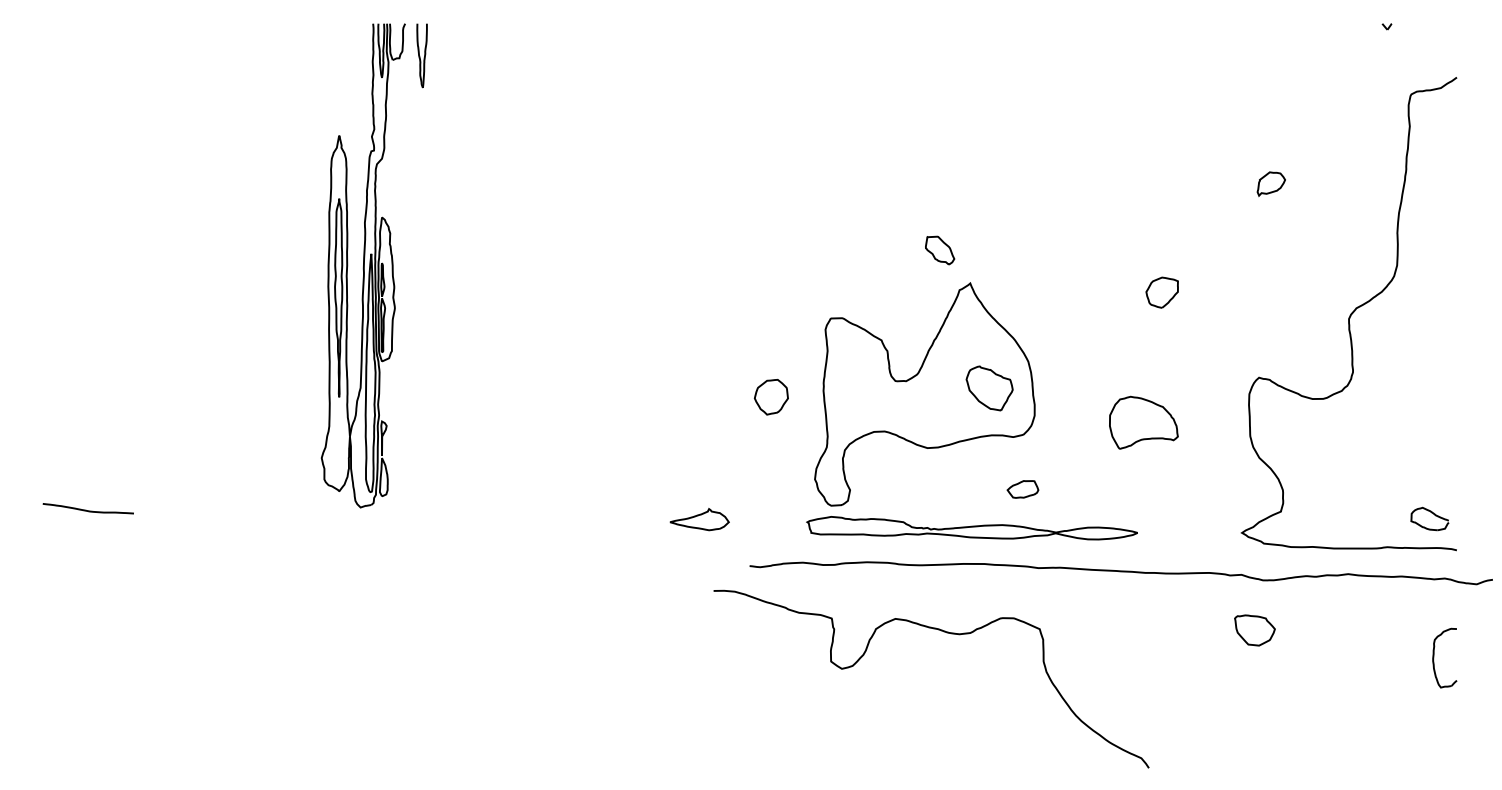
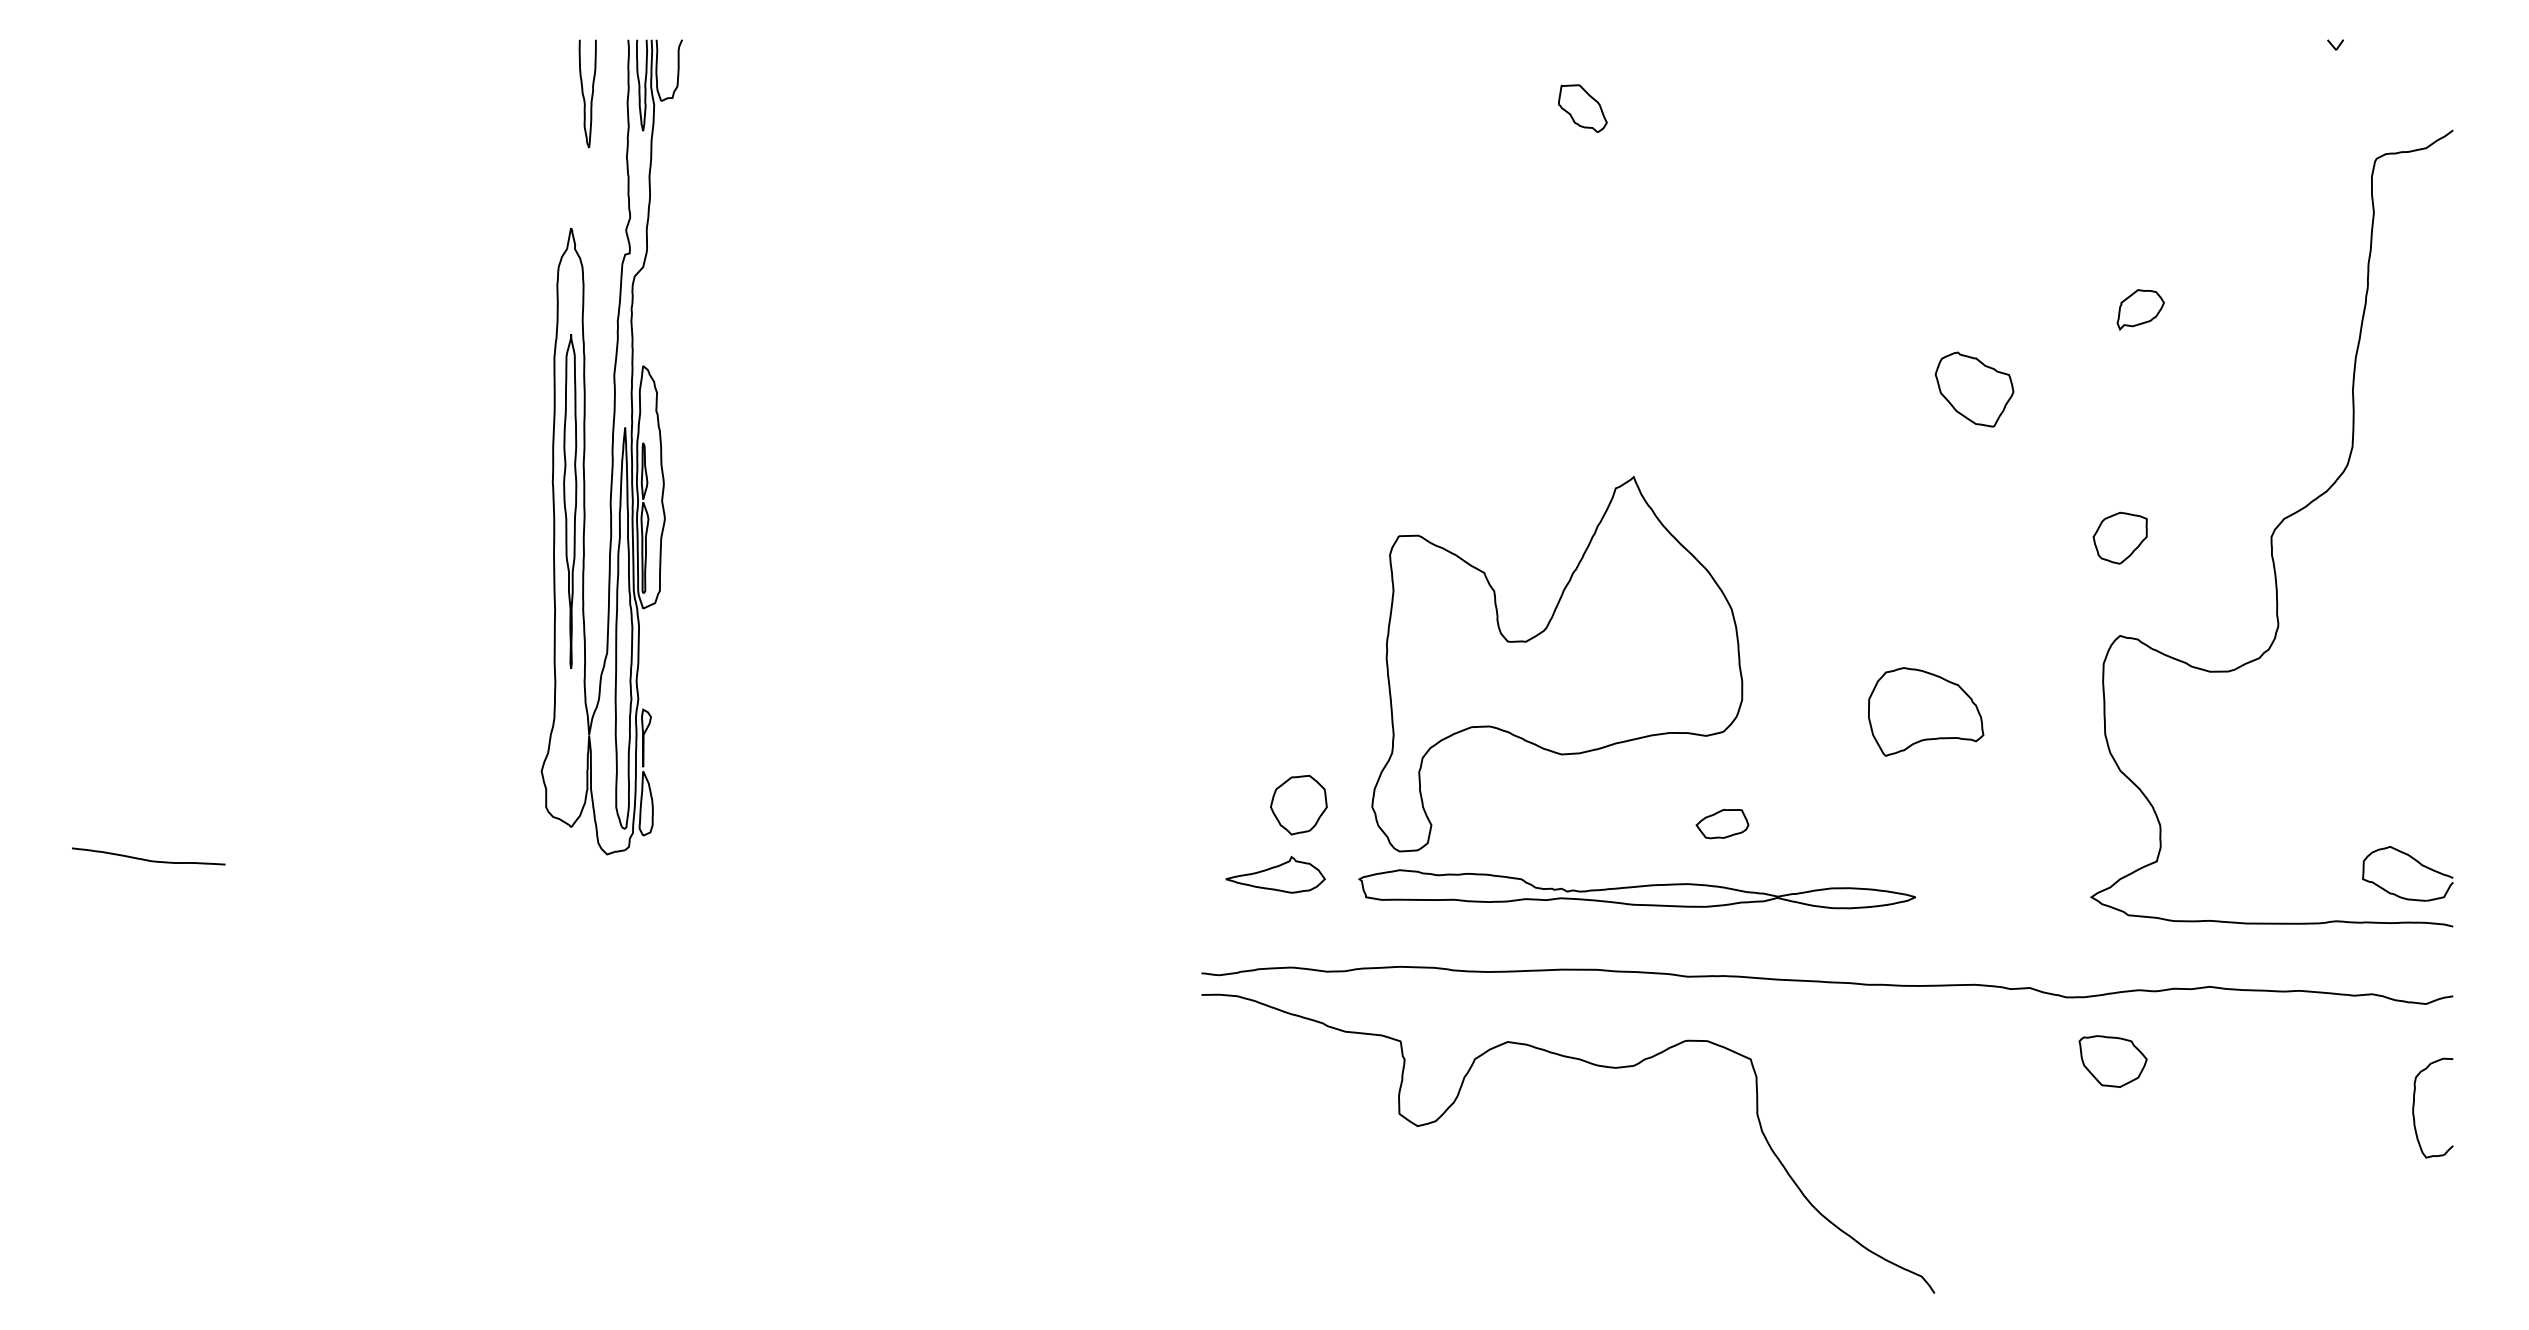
part: (421, 55) -> (586, 93), moved
part: (940, 250) -> (1583, 108), moved
part: (1161, 292) -> (2119, 537), moved
part: (989, 388) -> (1974, 389), moved
part: (770, 397) -> (1297, 805), moved
part: (1429, 518) -> (2407, 872), size x1.43
part: (699, 519) -> (1275, 874), moved
curve: (1120, 572) -> (1826, 984), moved

